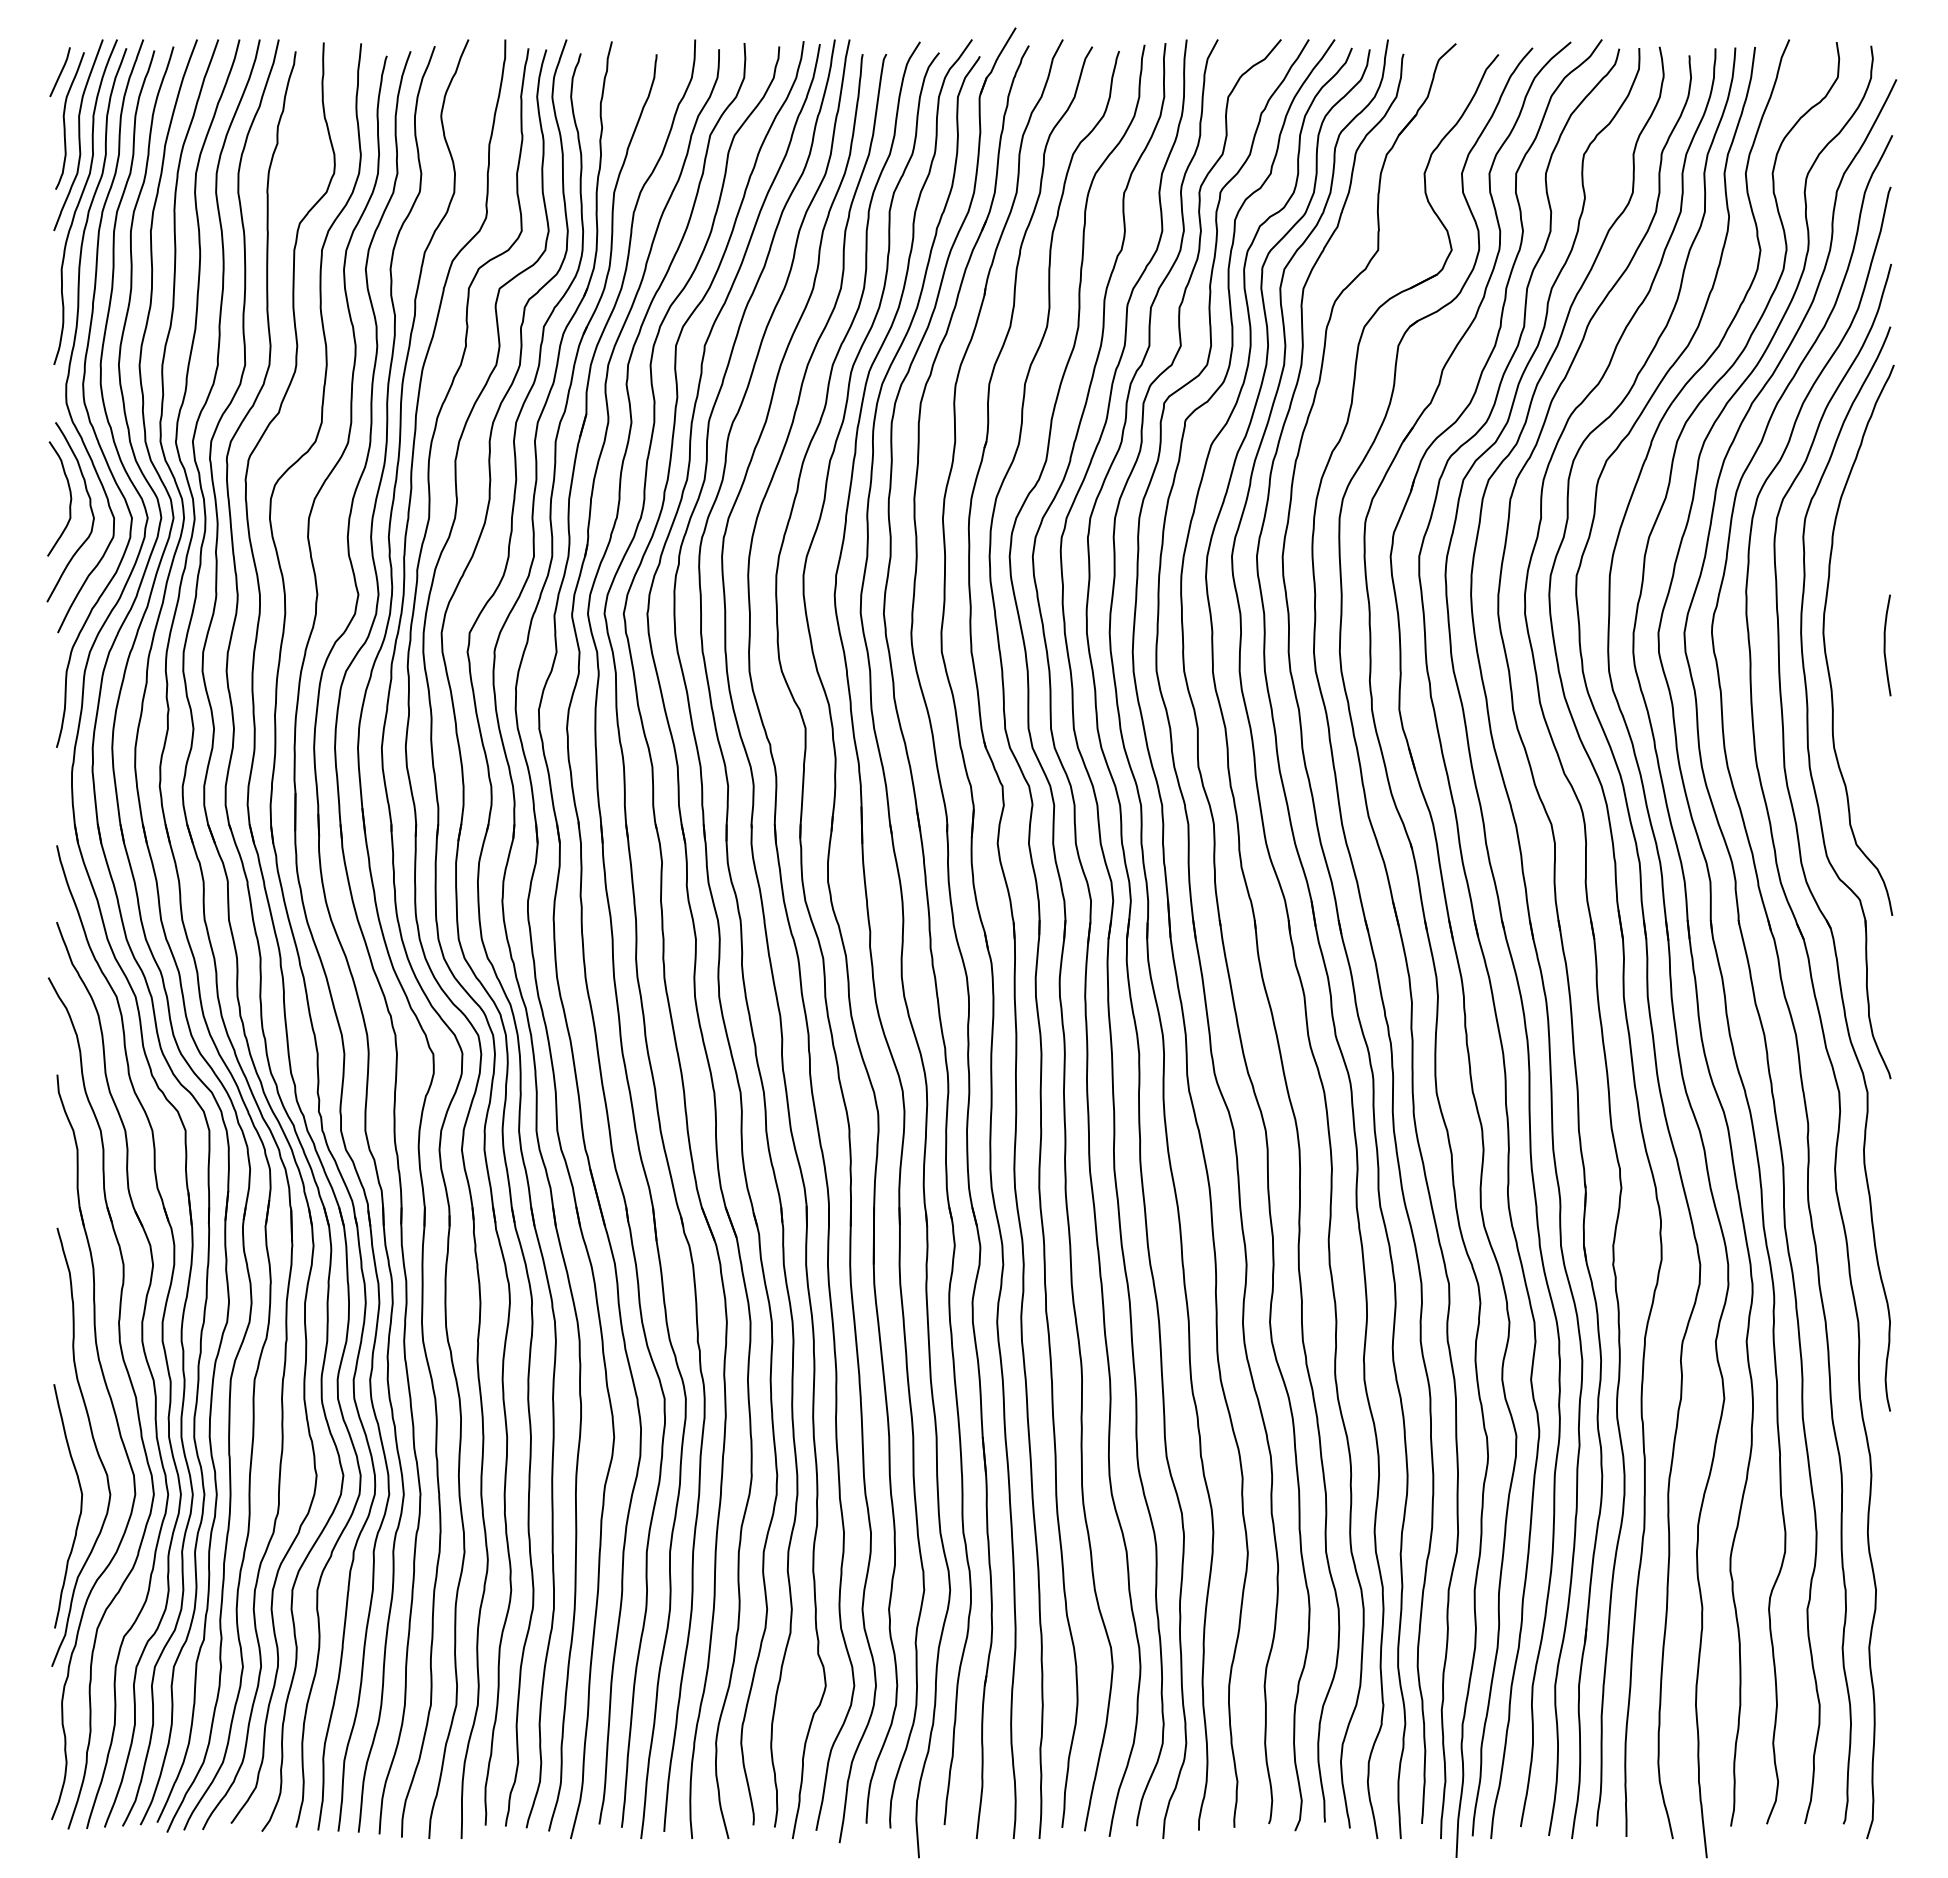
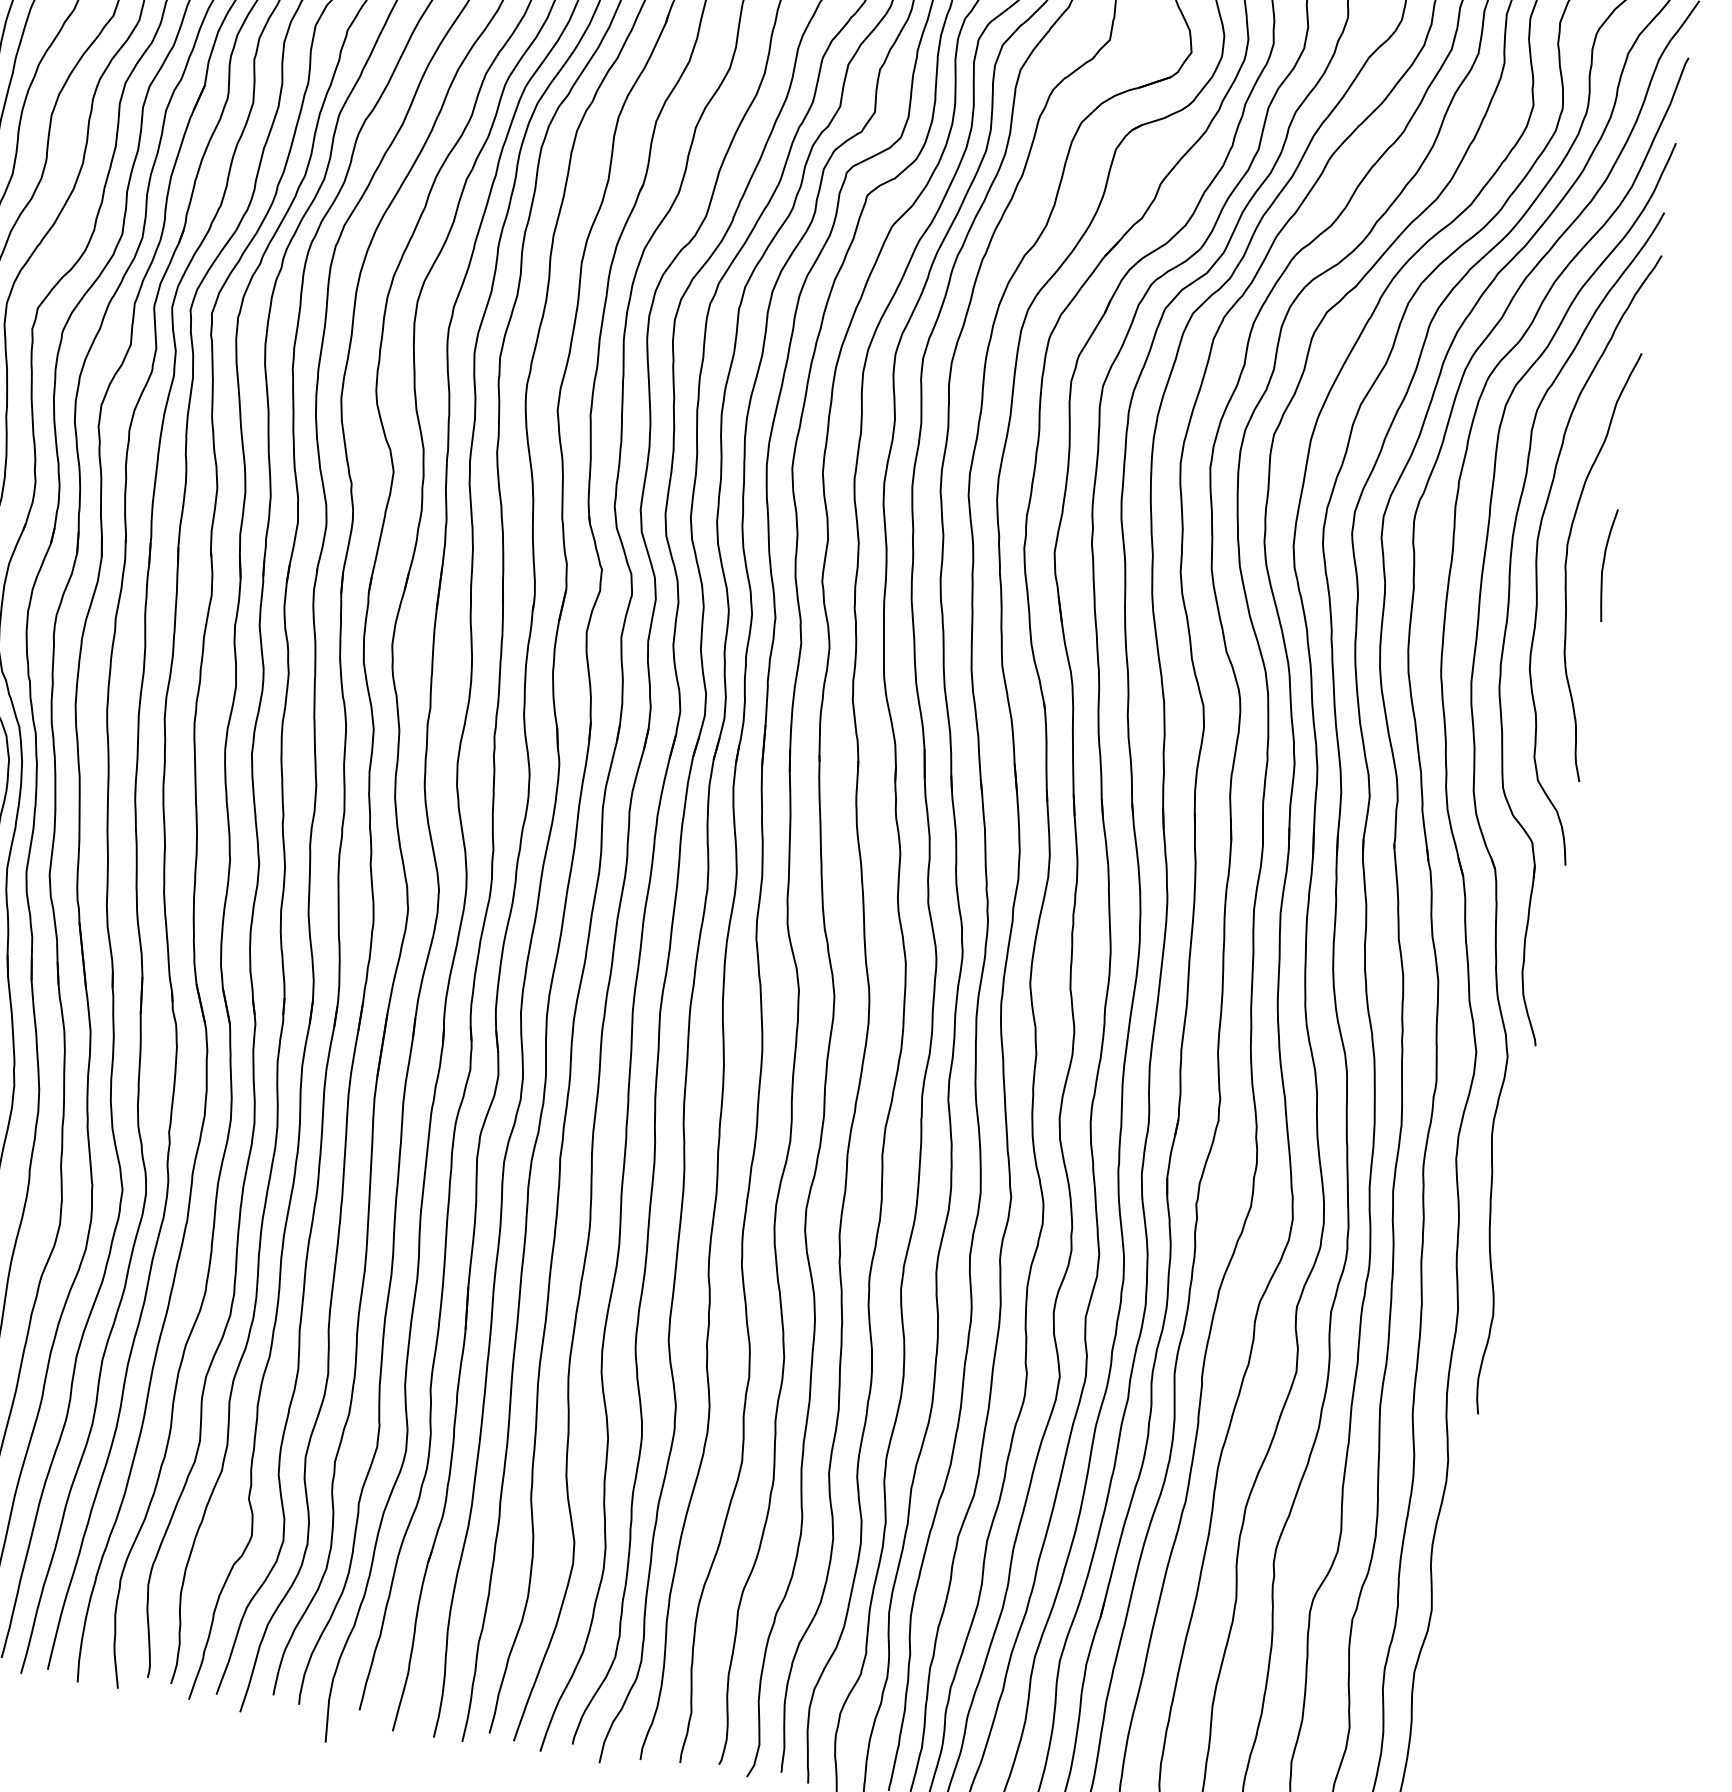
curve: (1852, 646) -> (1567, 560), added

